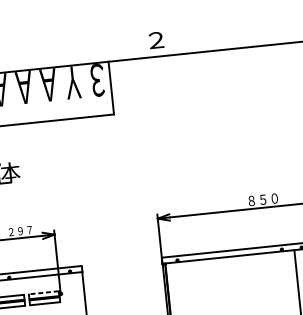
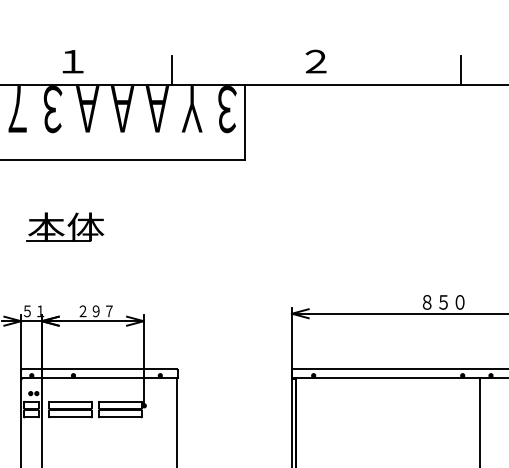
line: (258, 35) -> (461, 69), added
line: (55, 56) -> (171, 69), added
line: (44, 292) -> (120, 401), dashed -> solid

